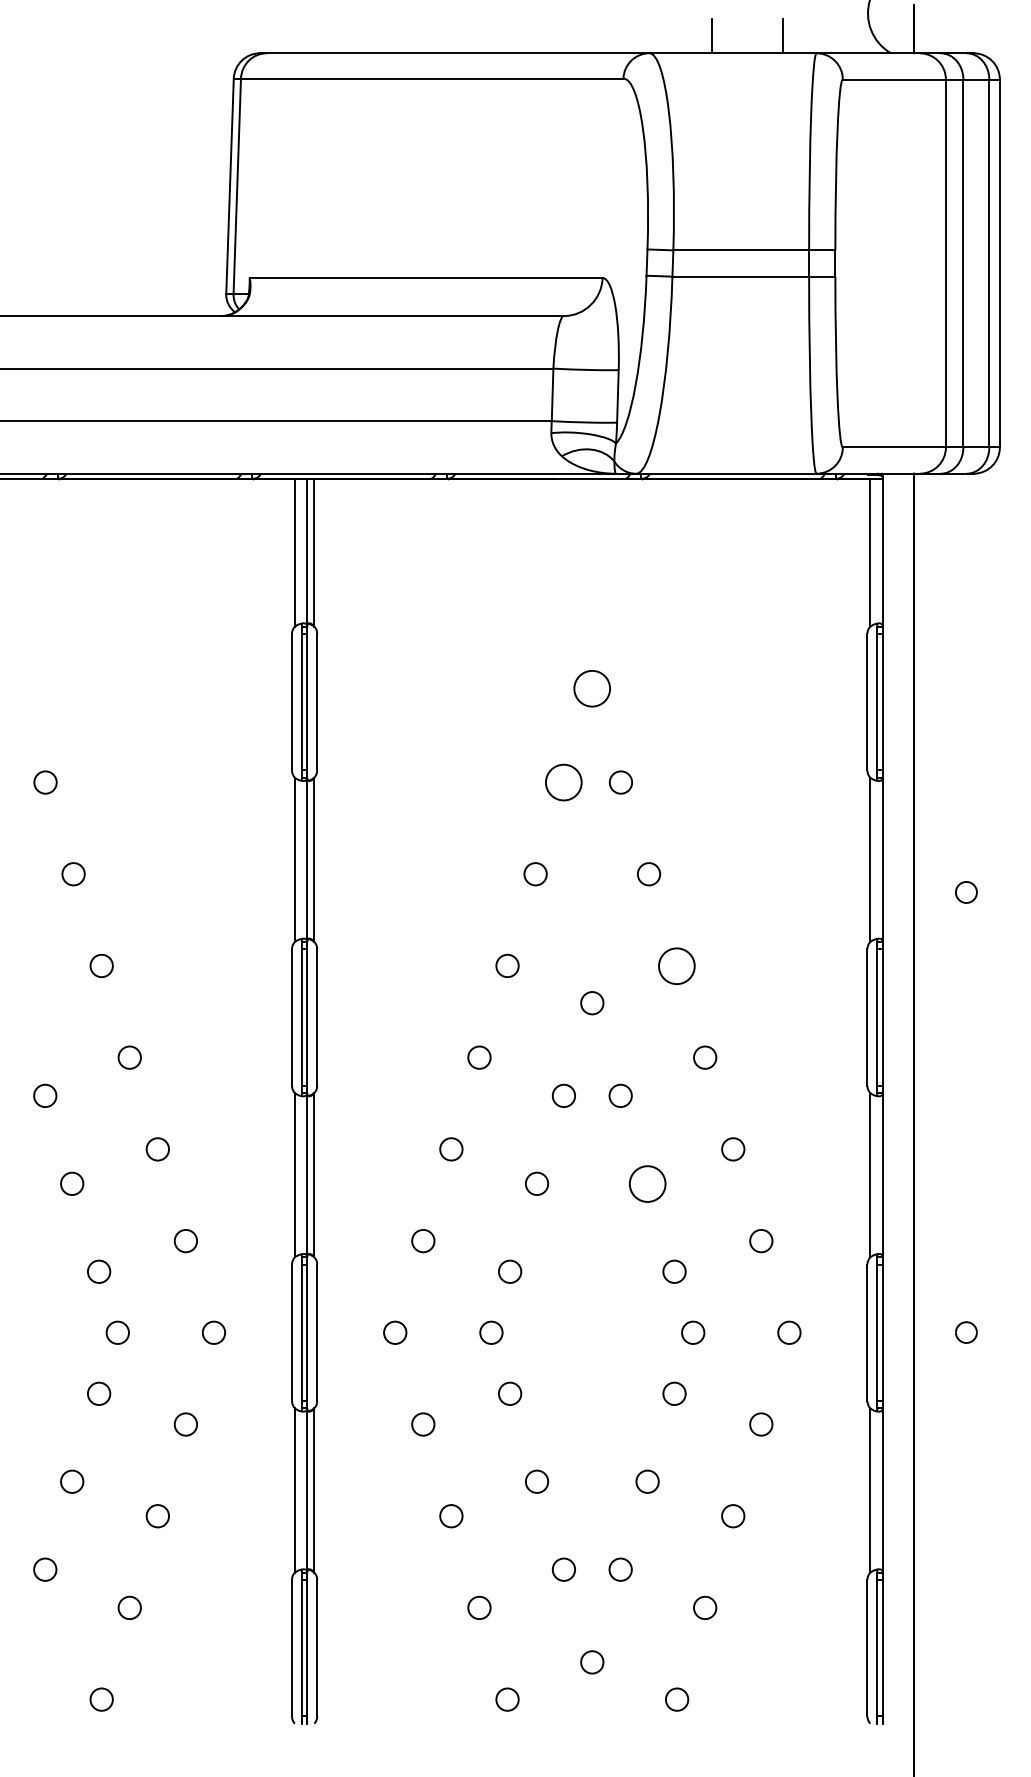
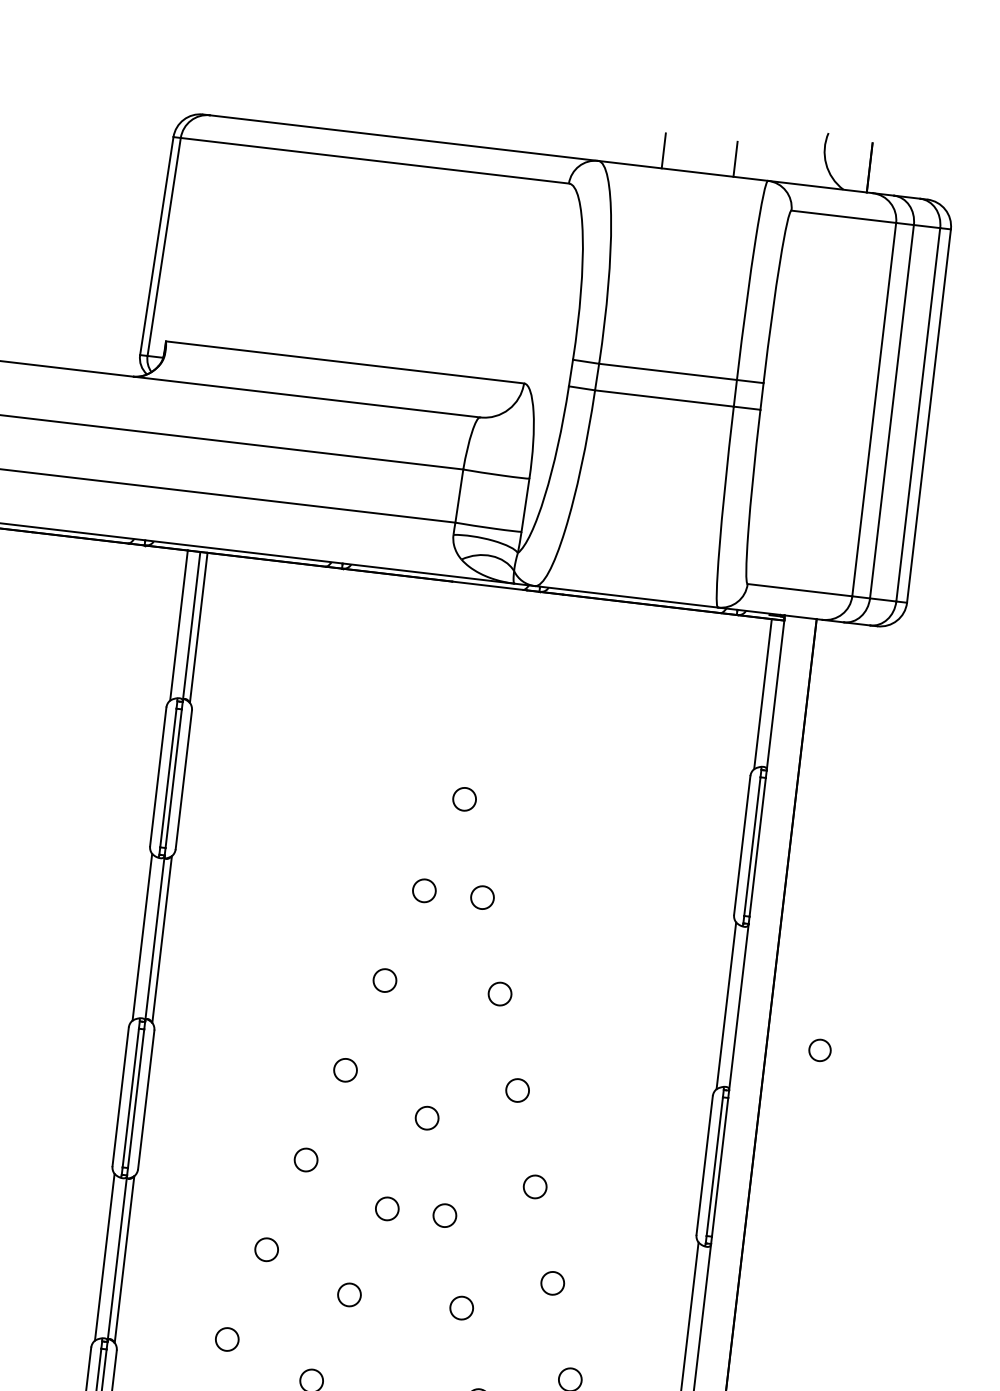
circle: (592, 689) -> (464, 799), size x0.62
circle: (563, 782) -> (424, 890), size x0.62
circle: (677, 965) -> (518, 1090), size x0.62
circle: (647, 1183) -> (461, 1307), size x0.62

